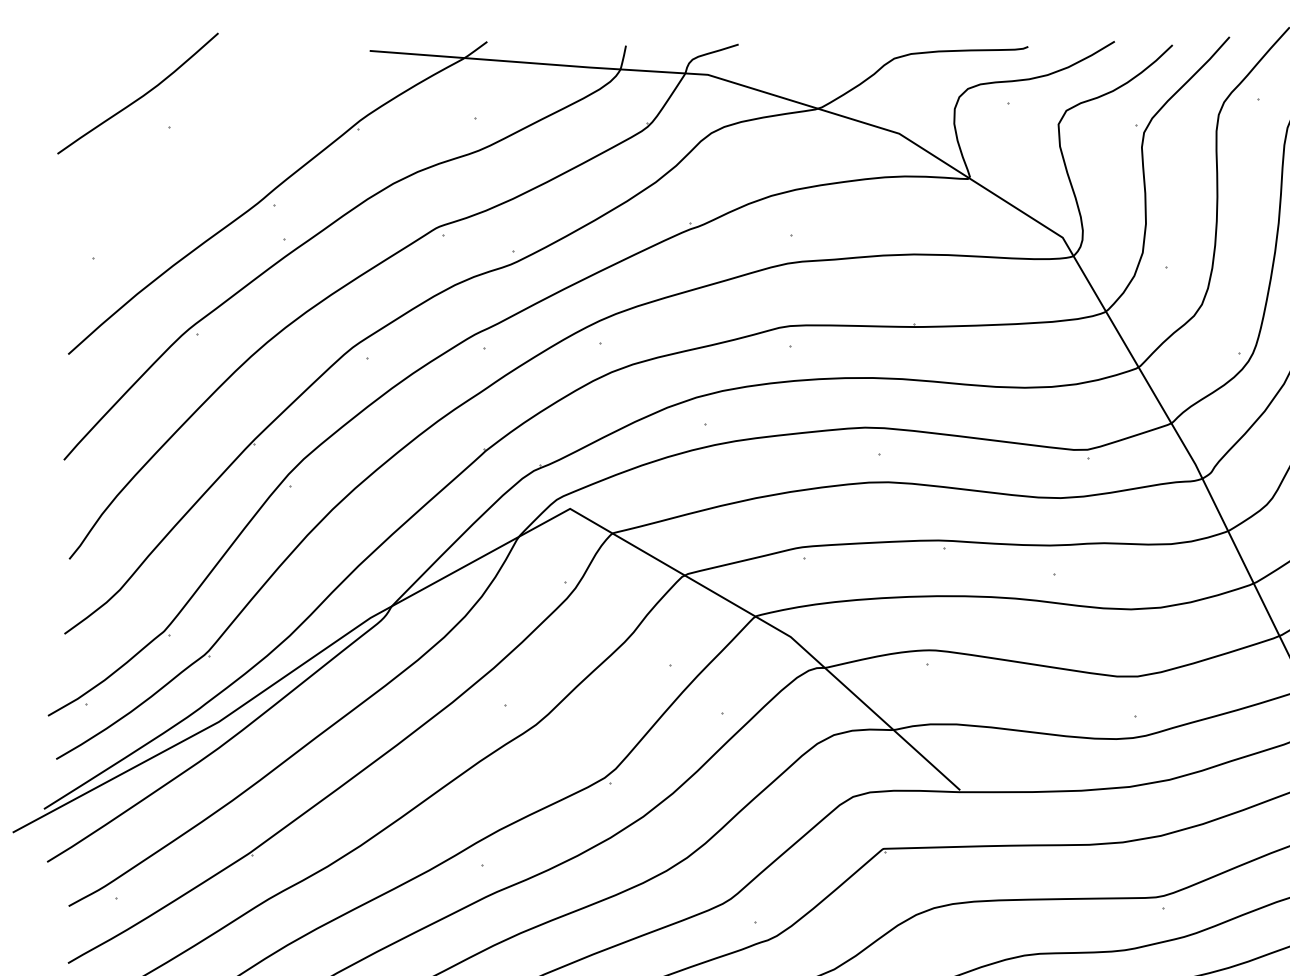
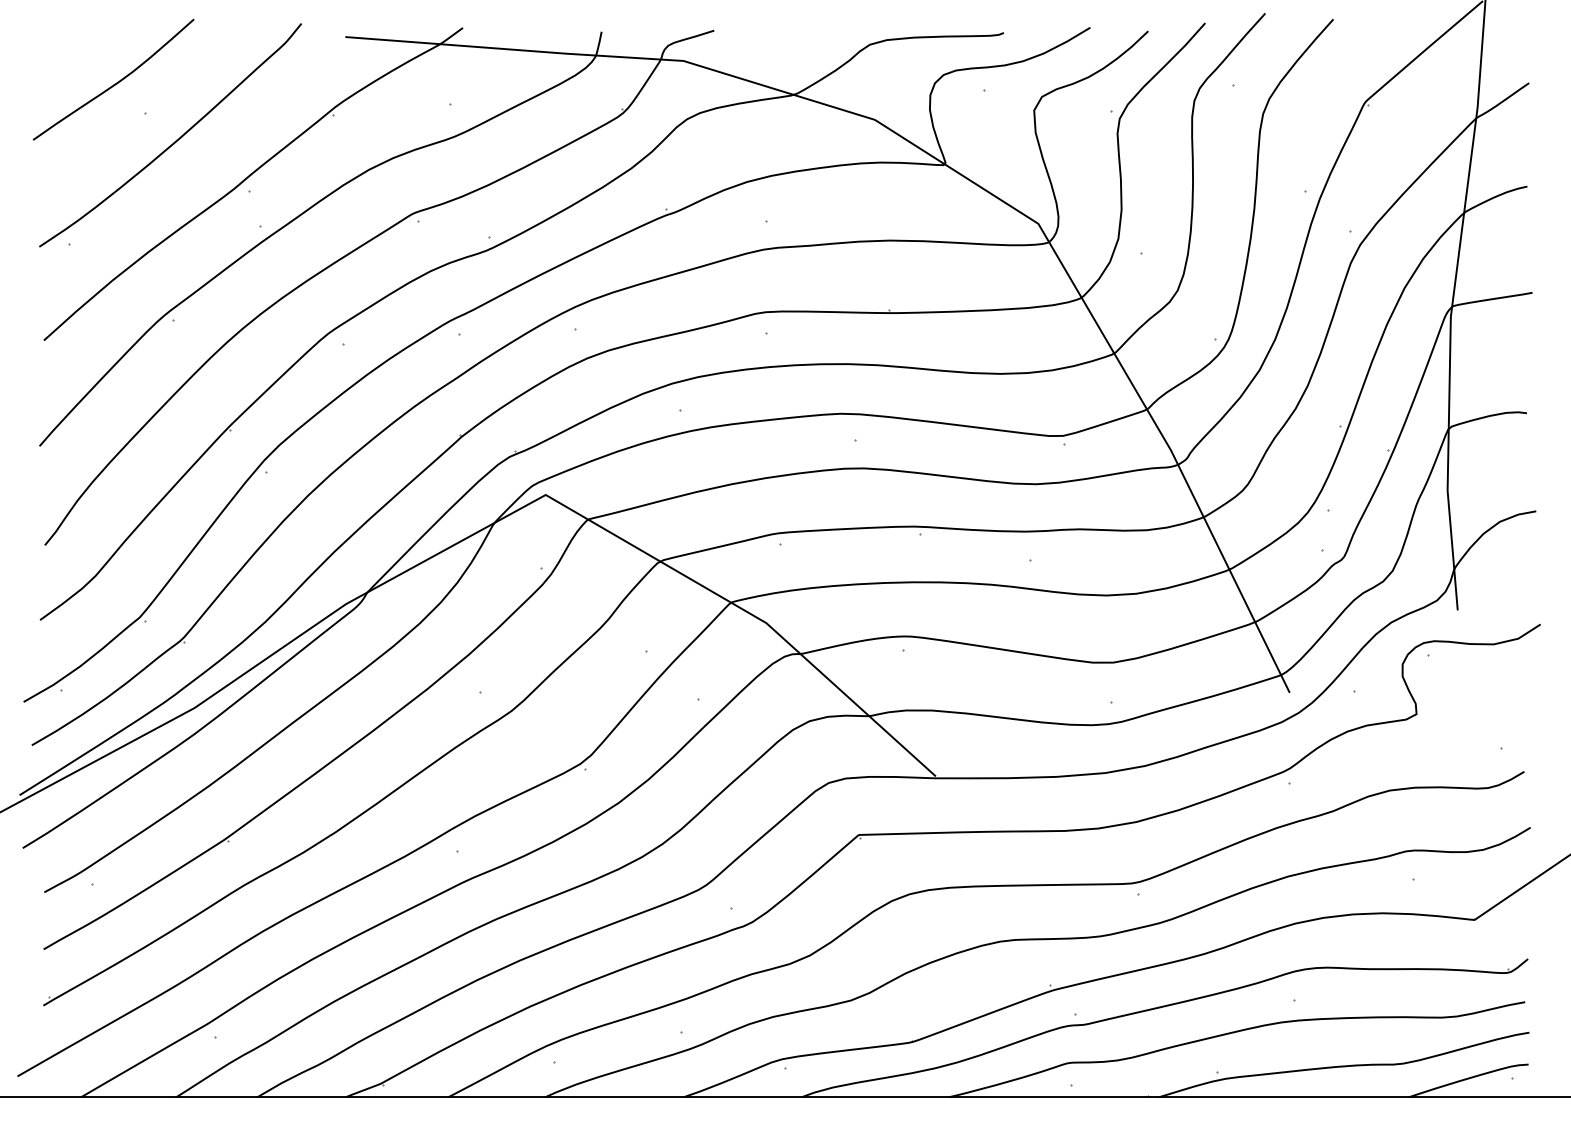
curve: (199, 154) -> (175, 140), added

